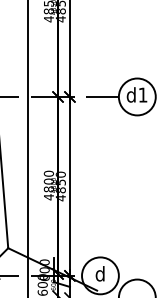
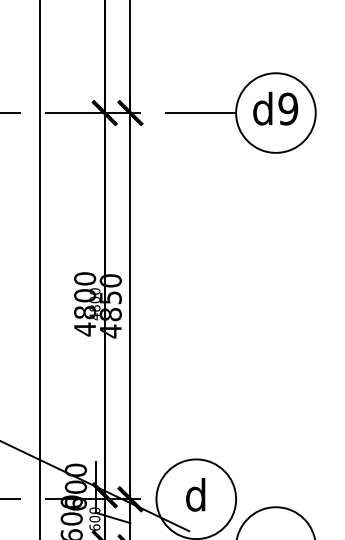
text: (142, 94) -> (287, 107), d1 -> d9

